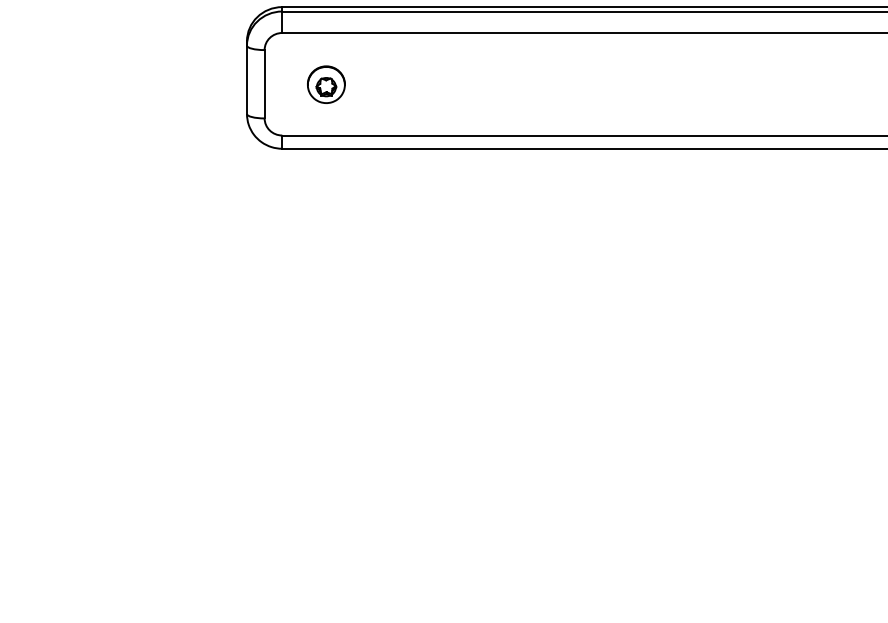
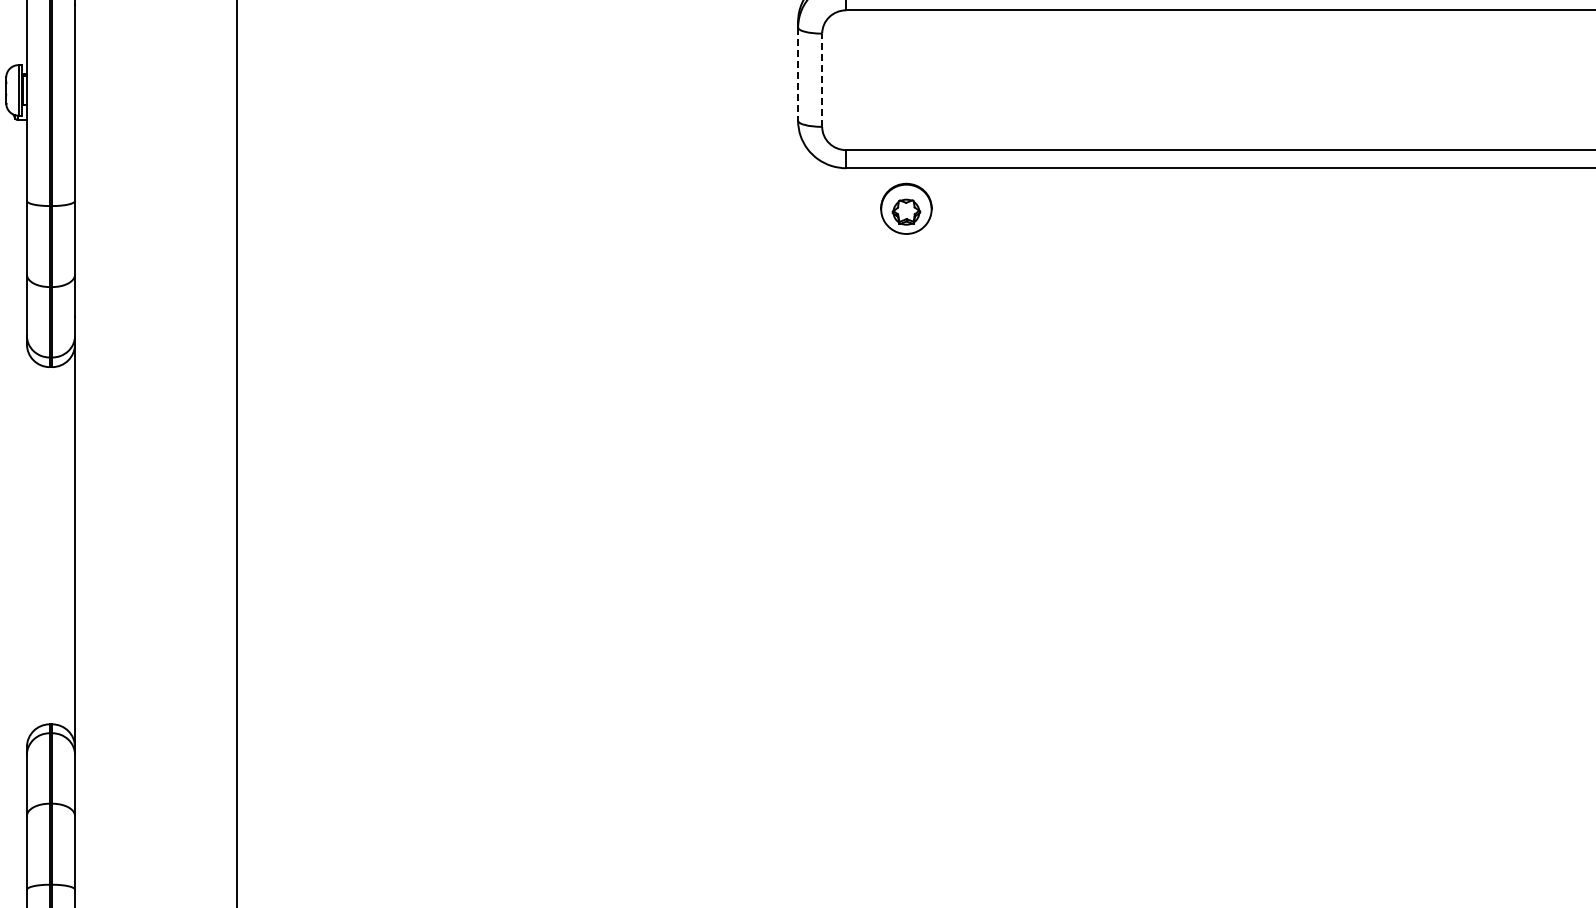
line: (247, 80) -> (798, 74), solid -> dashed
line: (264, 84) -> (822, 80), solid -> dashed
part: (326, 84) -> (906, 208), moved

